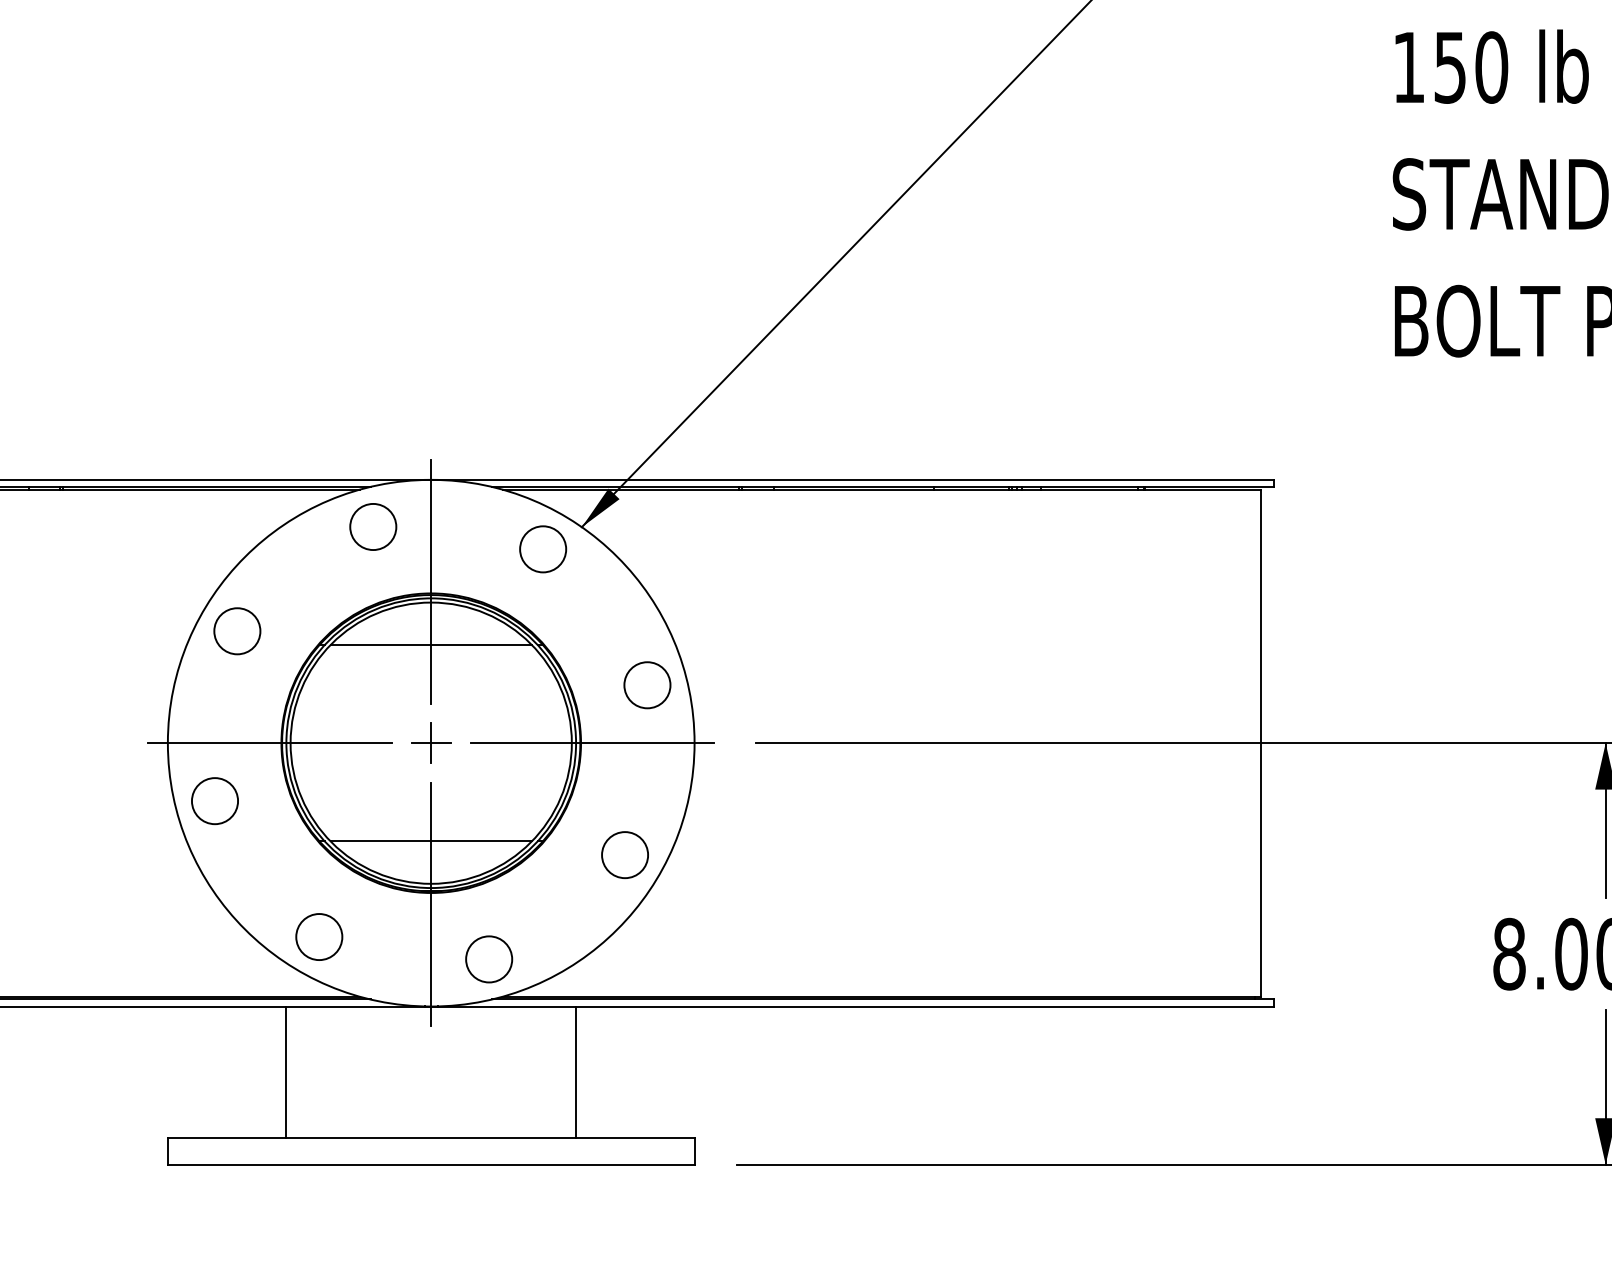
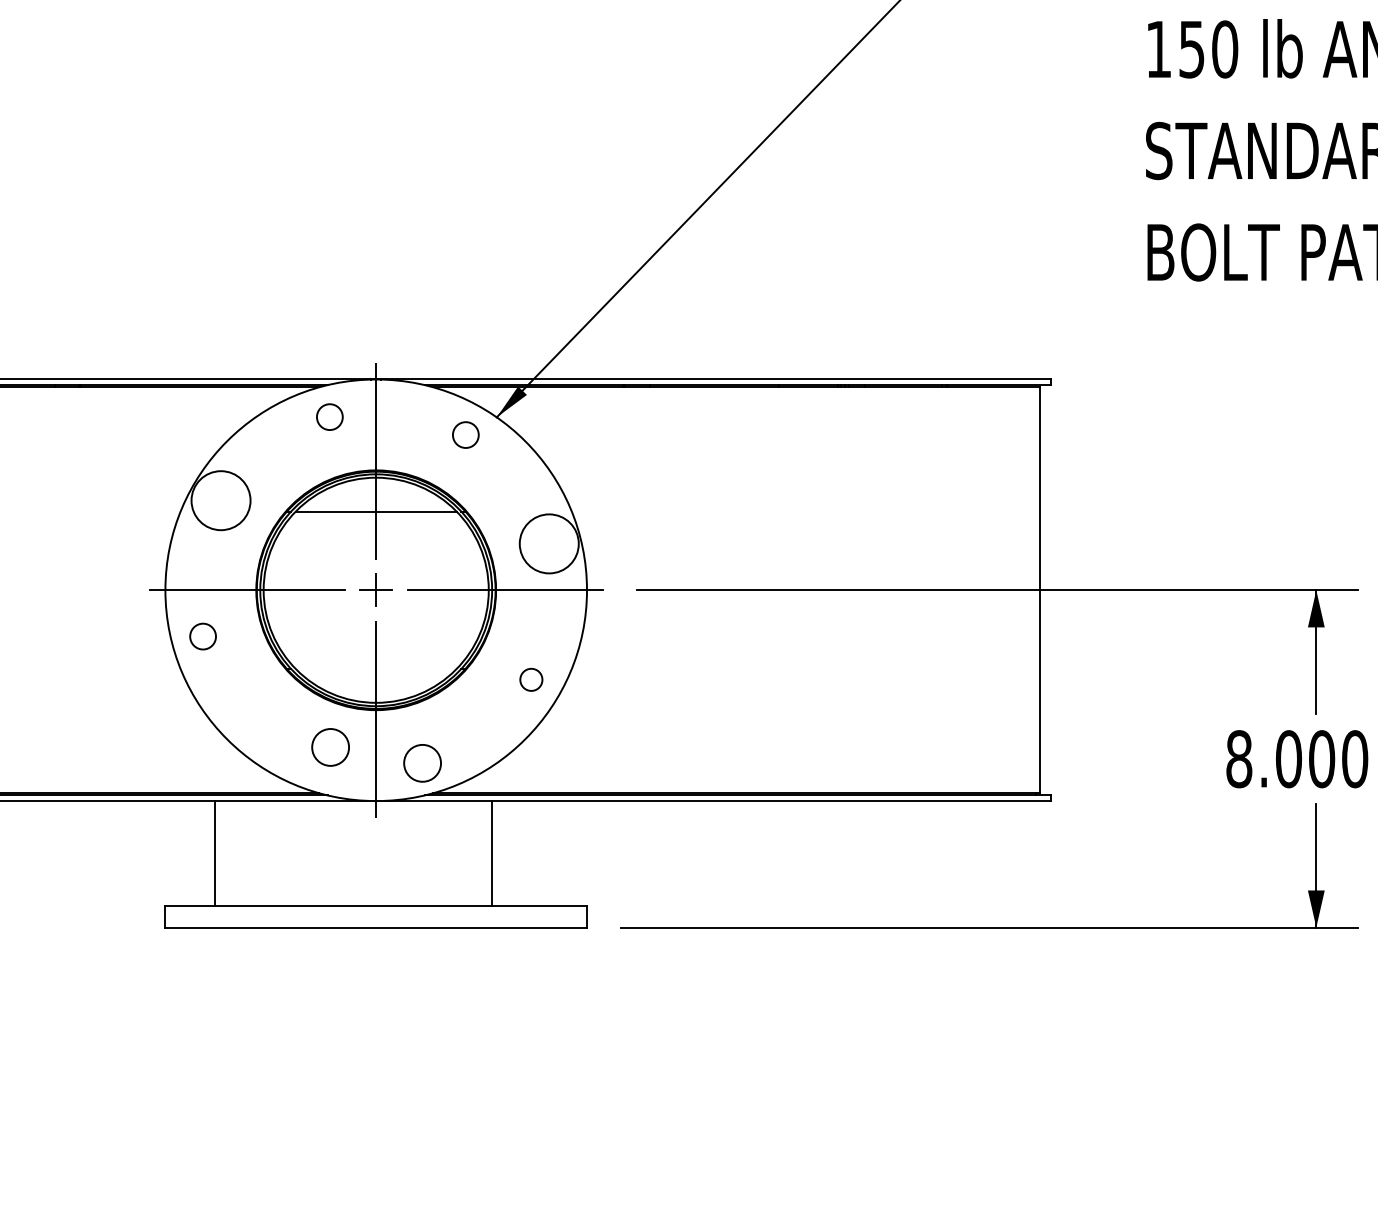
circle: (372, 526) -> (329, 416), size x0.7
circle: (542, 548) -> (465, 434), size x0.7
circle: (236, 631) -> (220, 500), size x1.6
circle: (646, 684) -> (548, 543), size x1.6
circle: (214, 800) -> (202, 636), size x0.7
line: (430, 840) -> (375, 668), removed
circle: (623, 854) -> (530, 679), size x0.6
circle: (319, 937) -> (330, 747), moved
line: (286, 1072) -> (215, 853), moved

